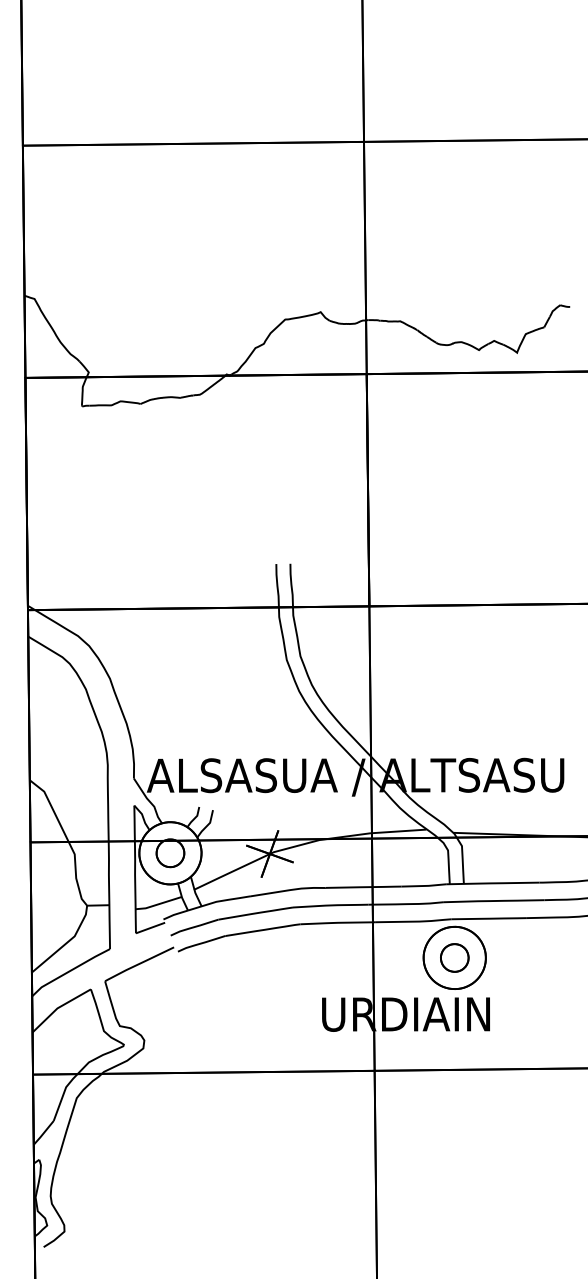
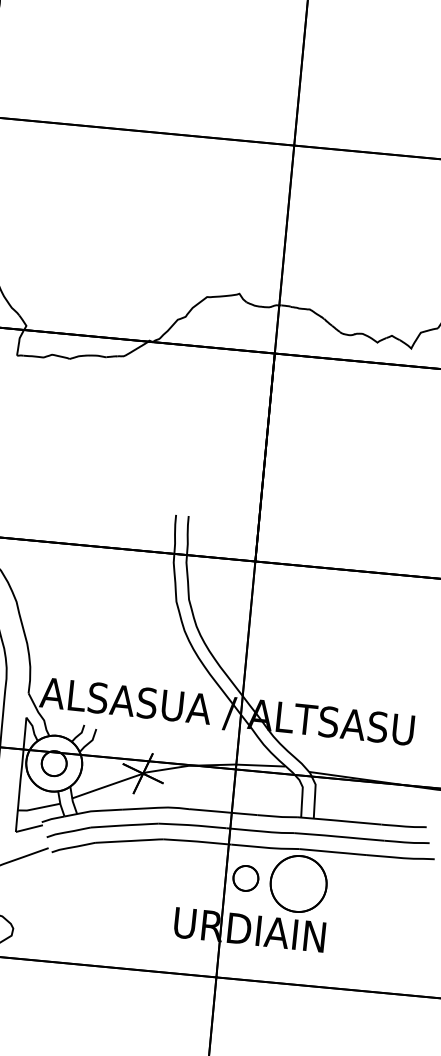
part: (454, 957) -> (245, 878), moved

